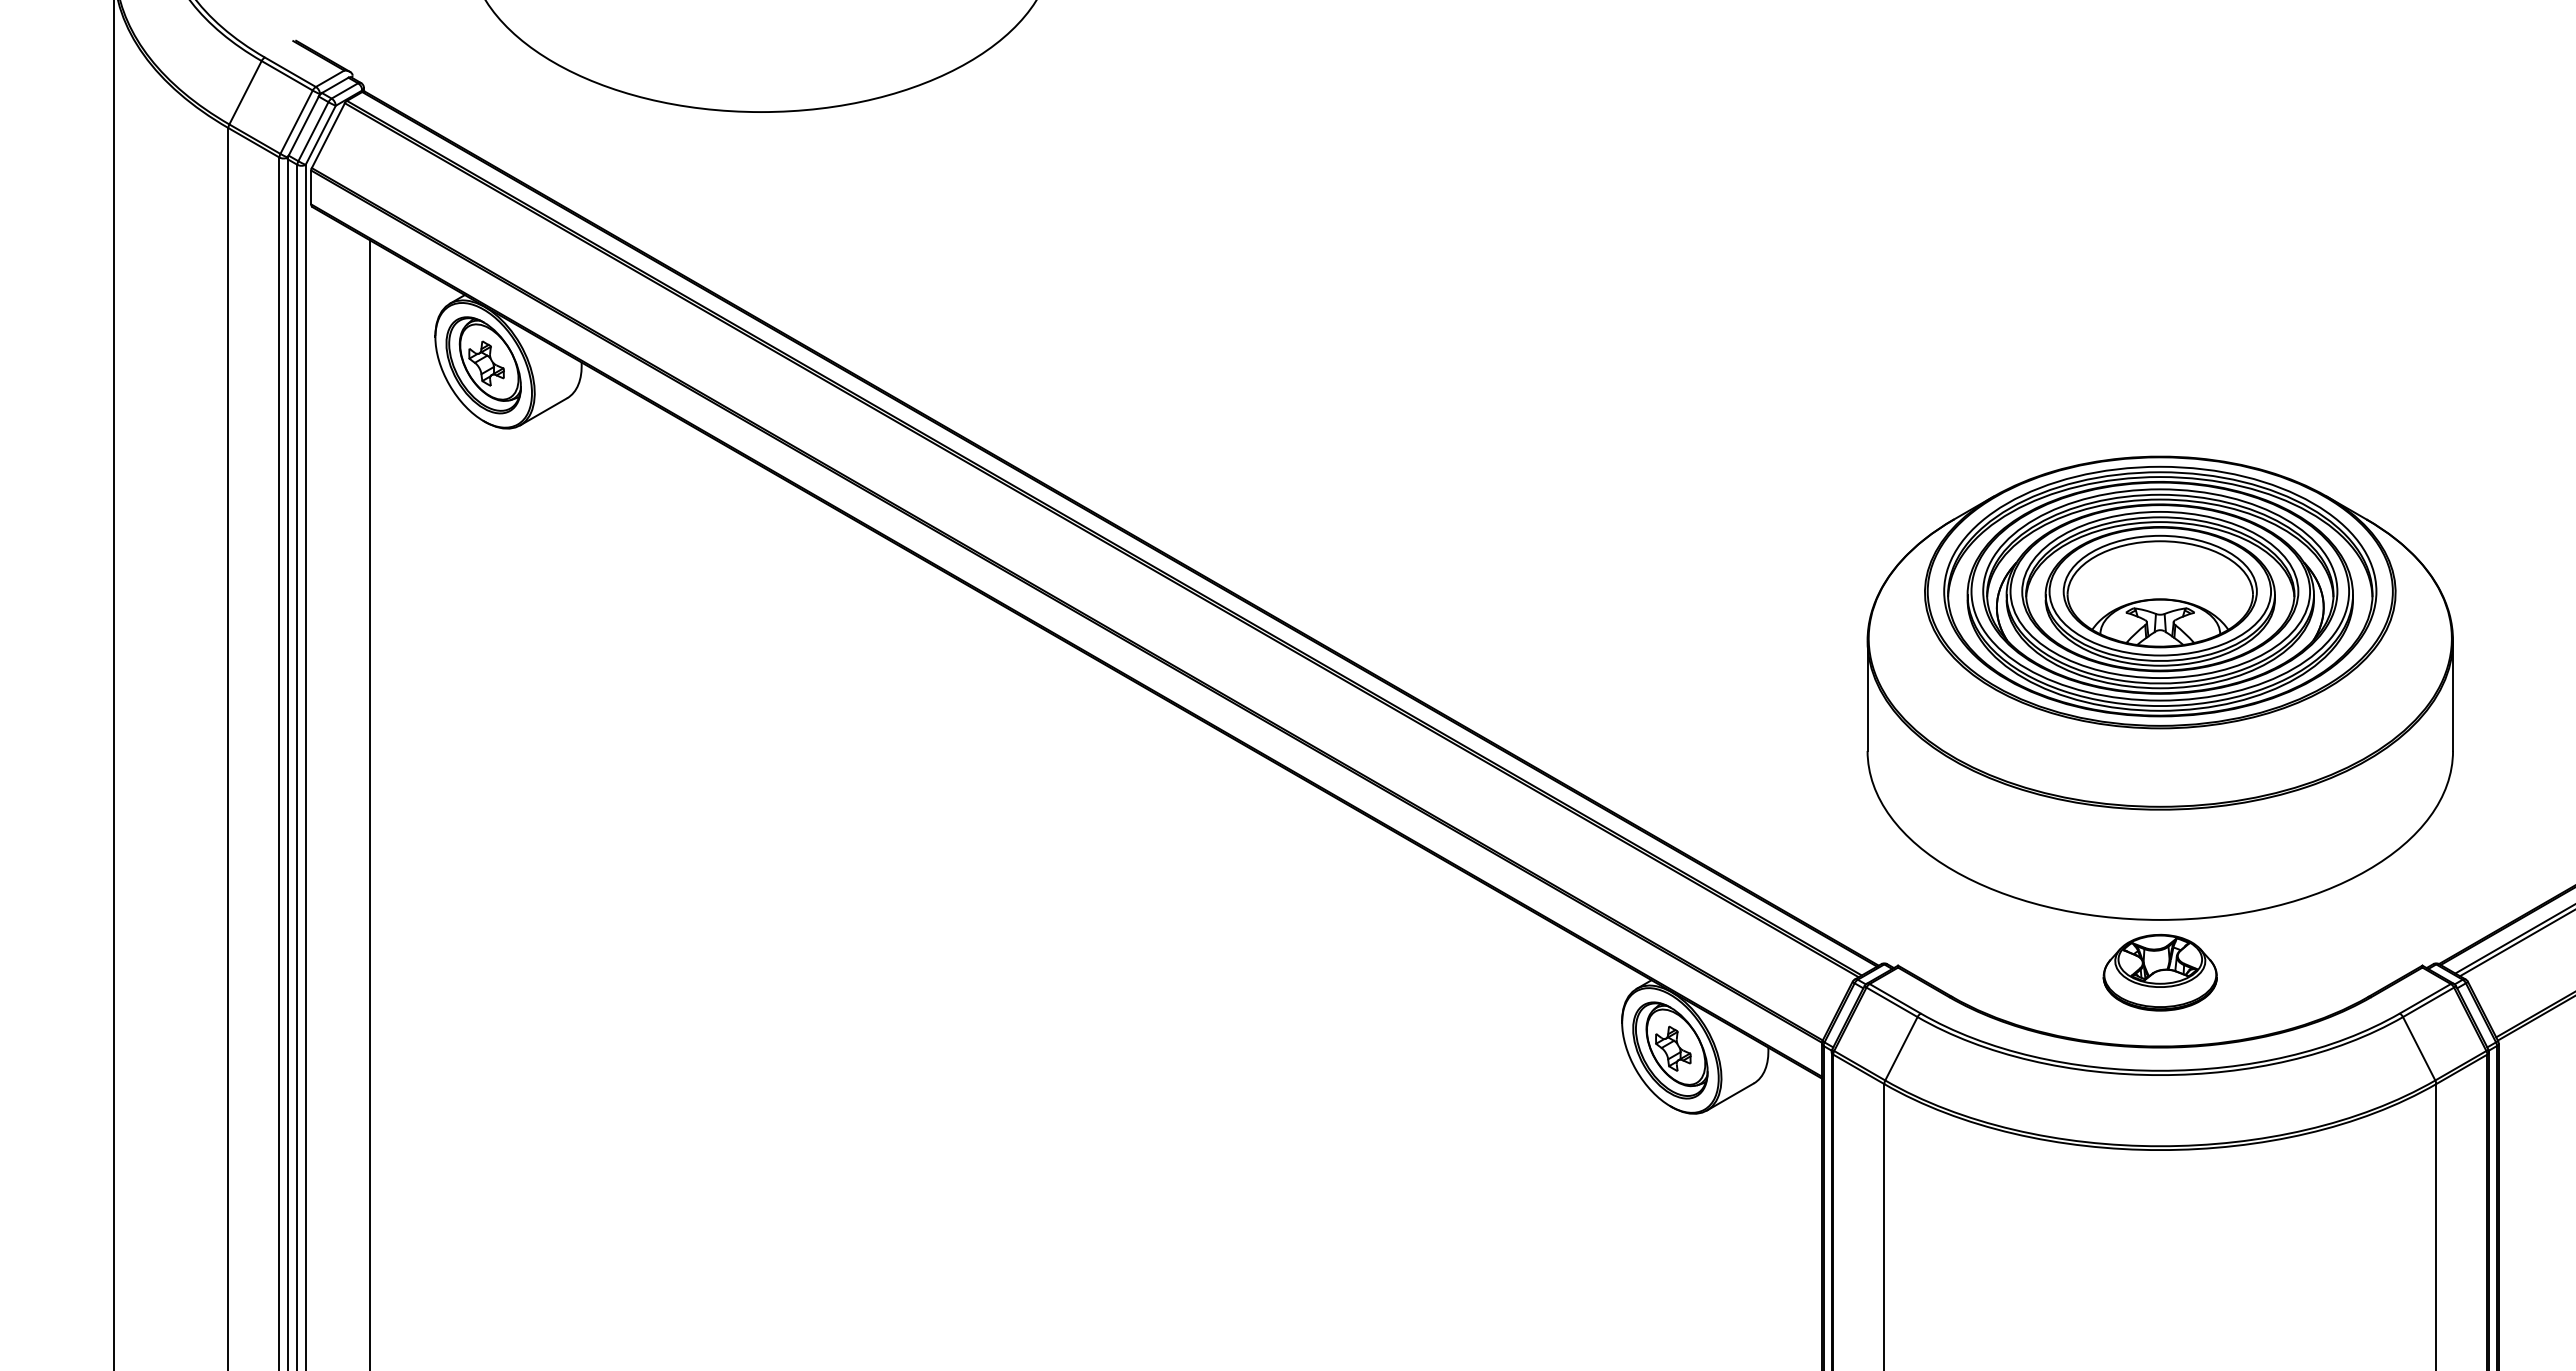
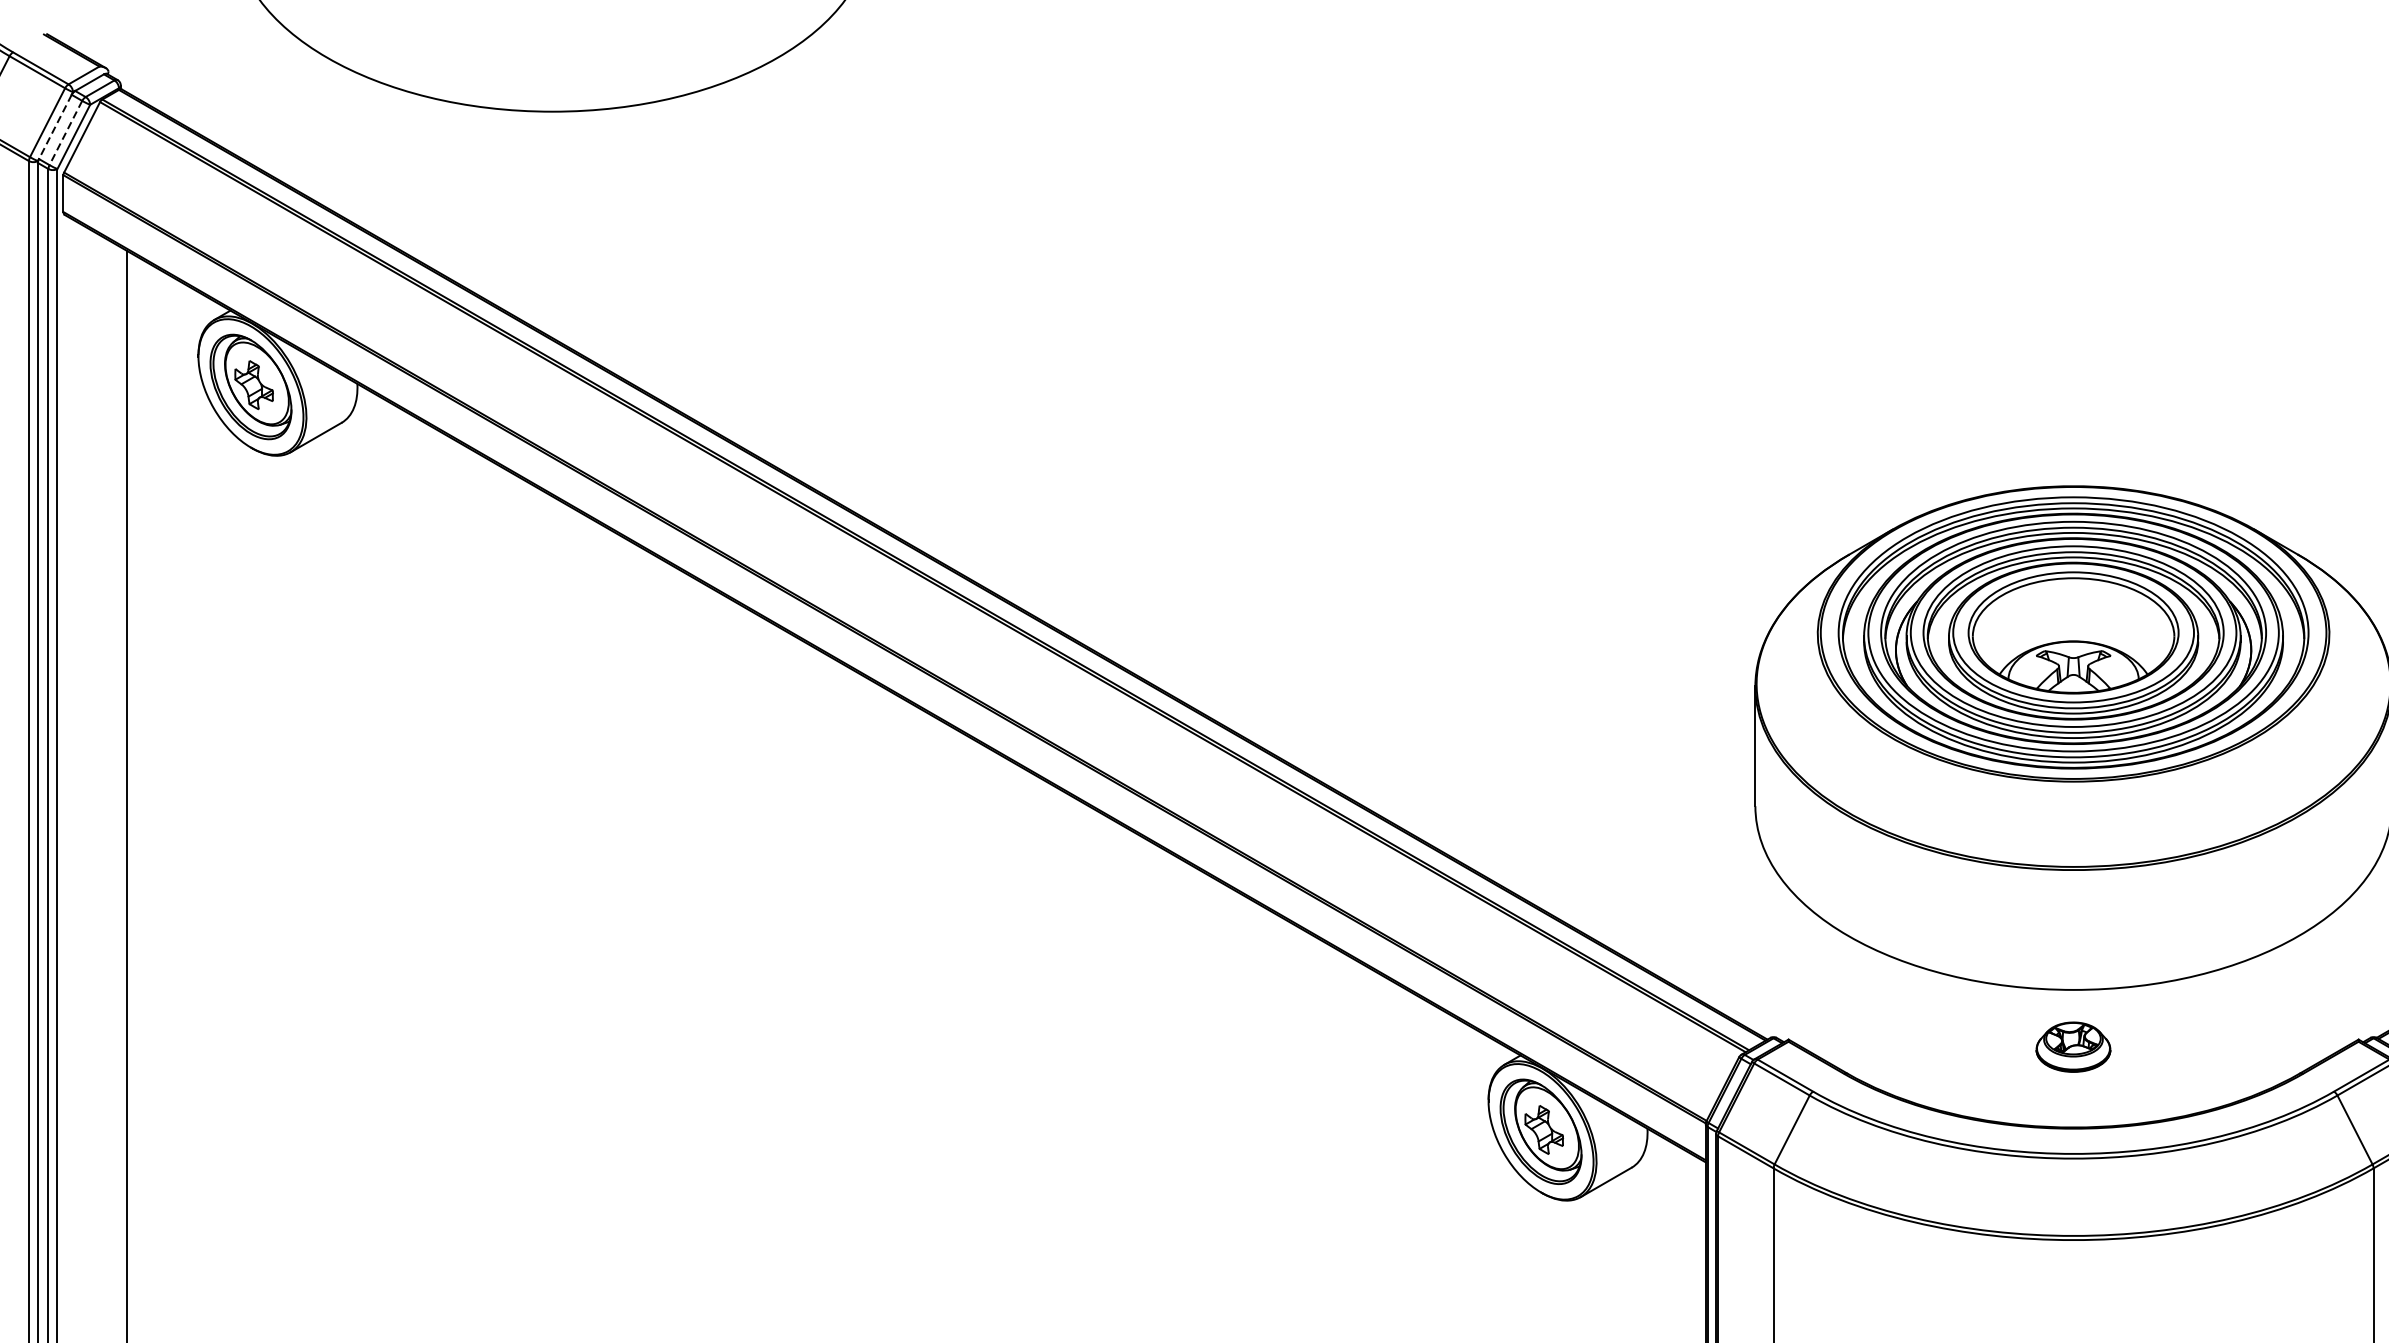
line: (303, 126) -> (55, 127), solid -> dashed
line: (313, 132) -> (65, 133), solid -> dashed
part: (2159, 972) -> (2072, 1047), size x0.6

